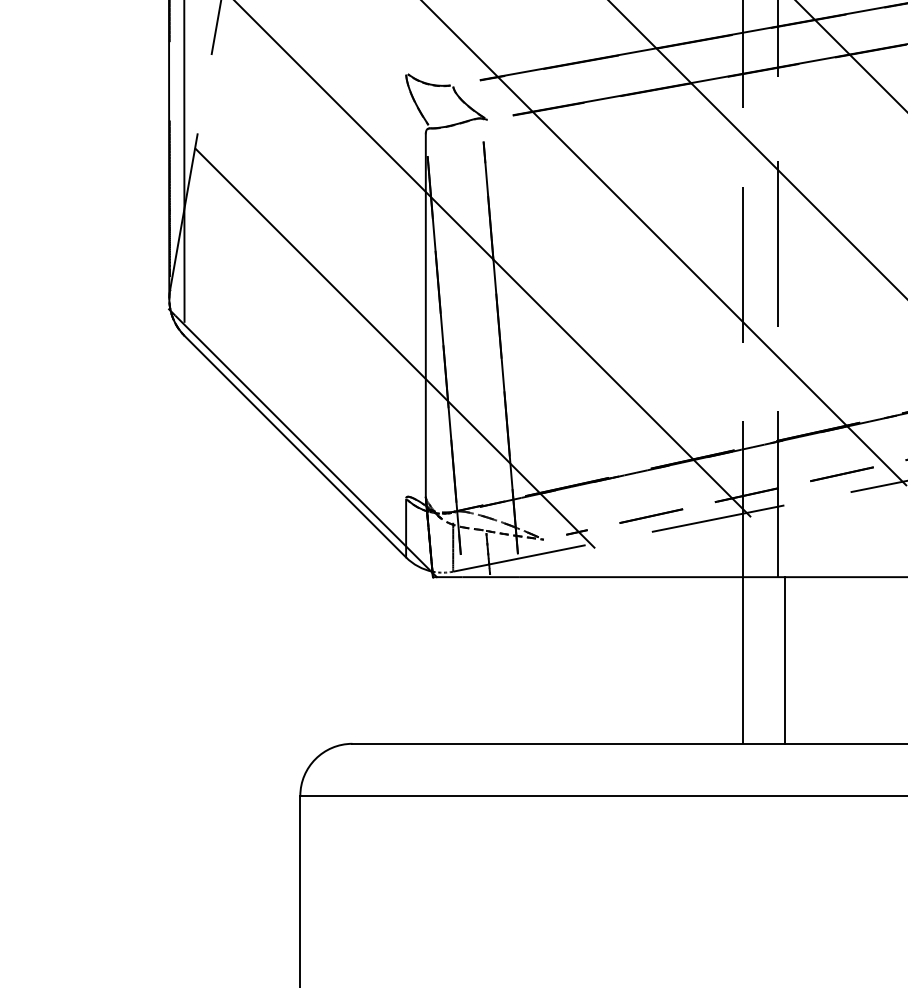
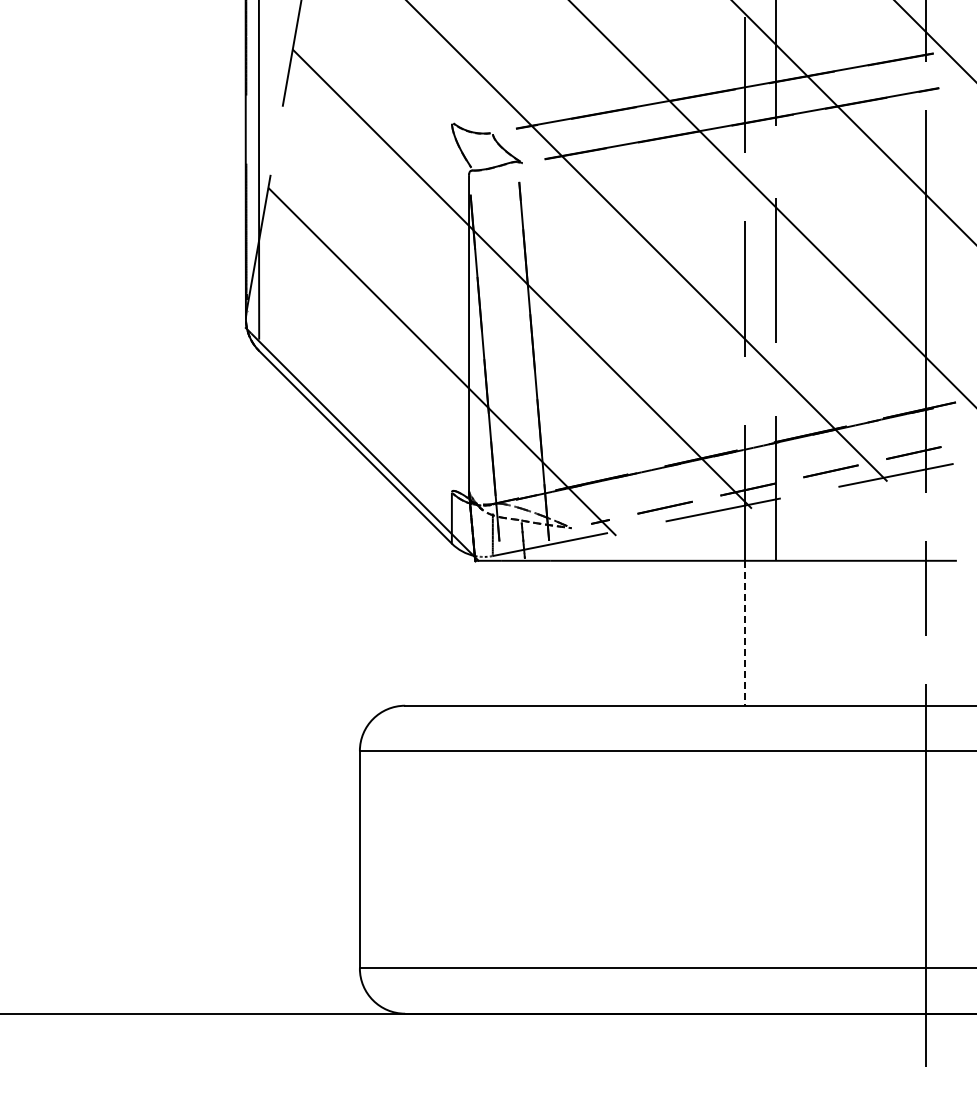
line: (785, 659) -> (781, 632), removed
line: (742, 660) -> (744, 633), solid -> dashed

